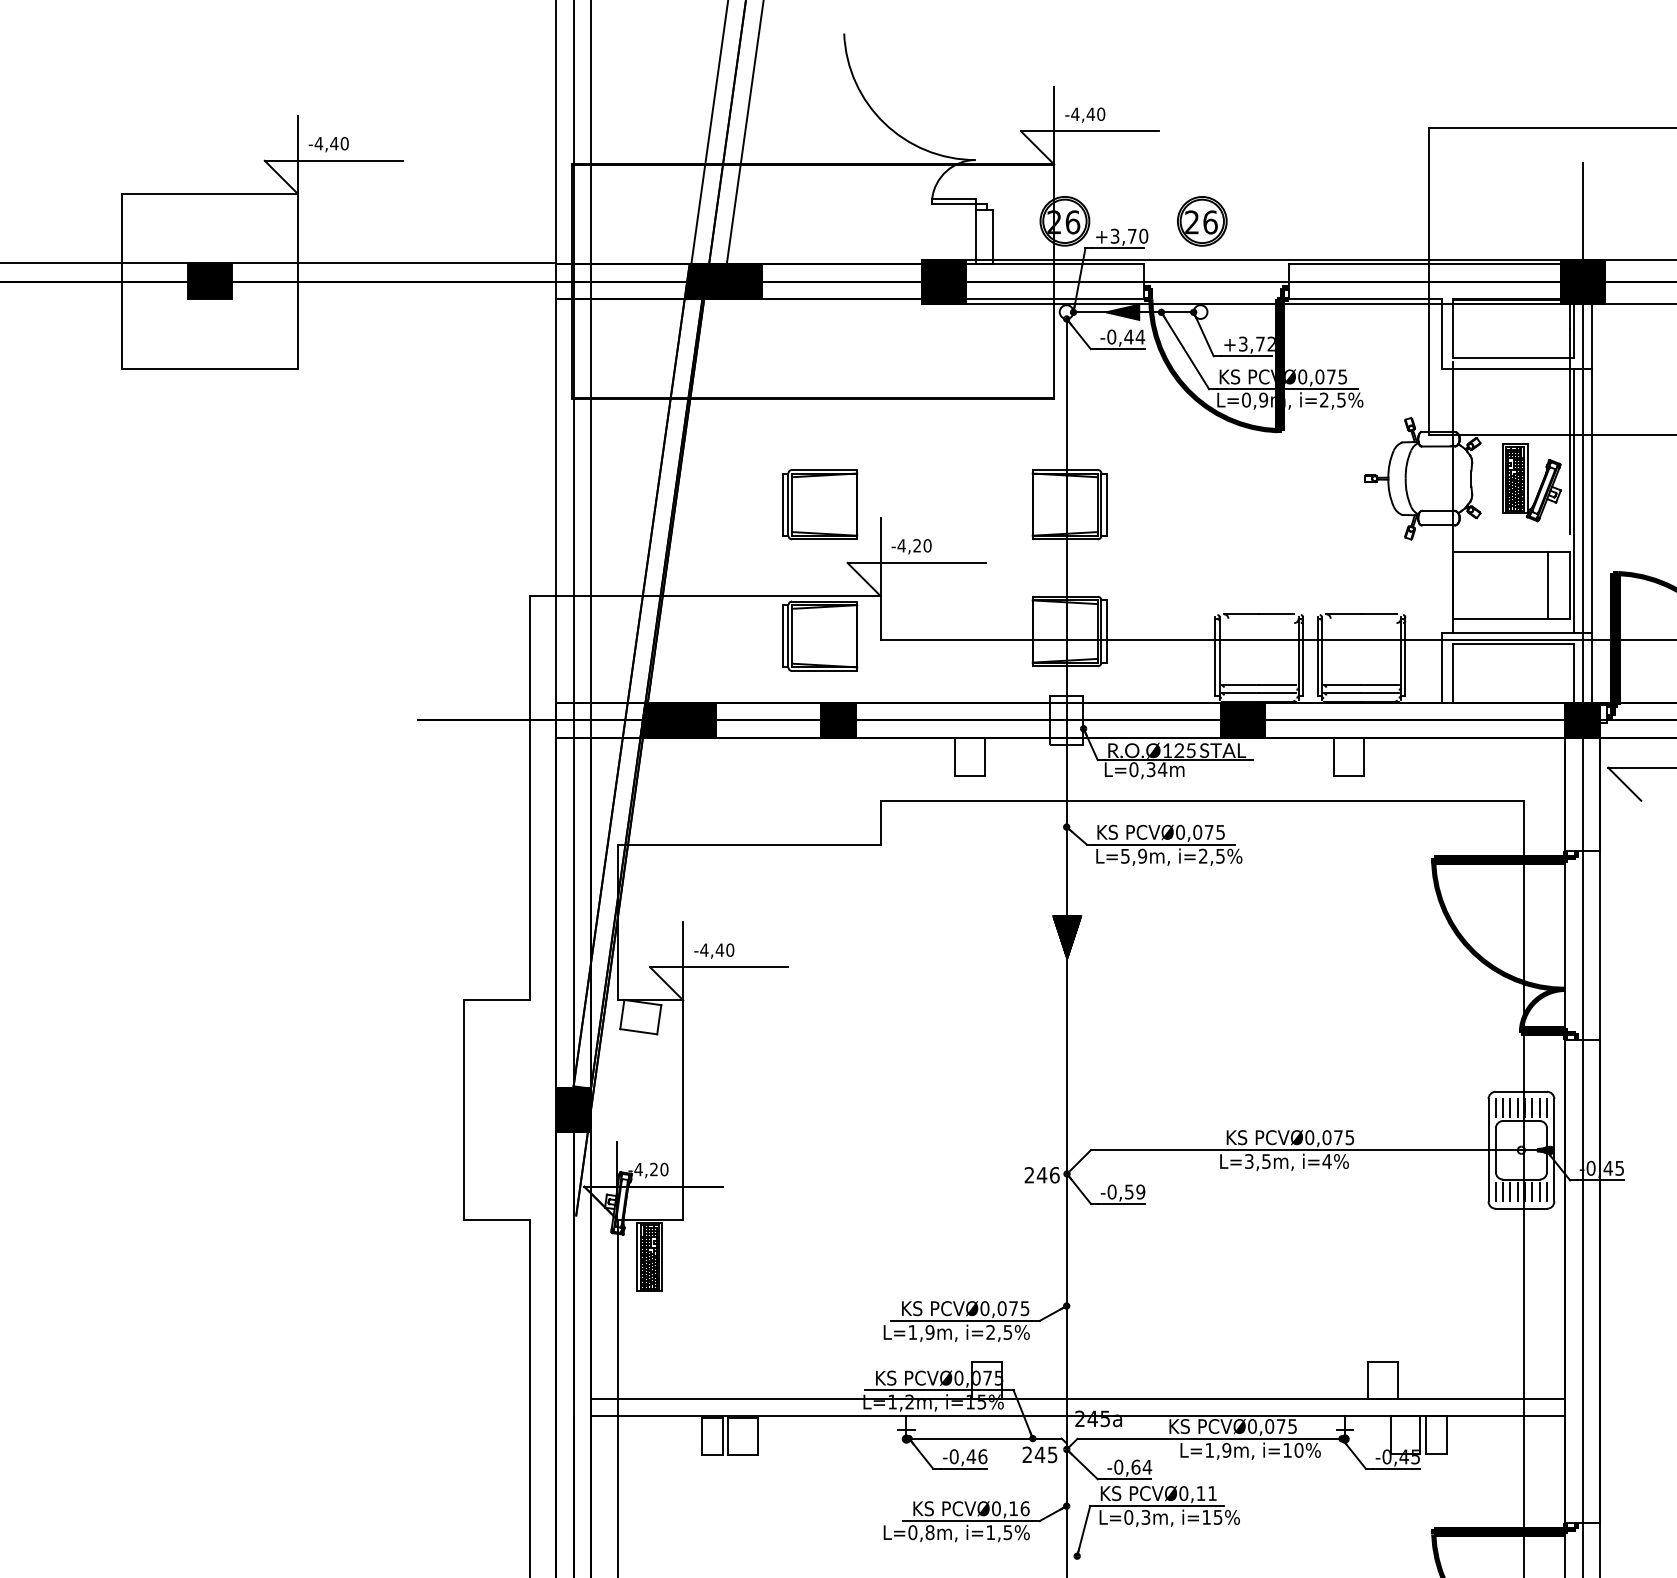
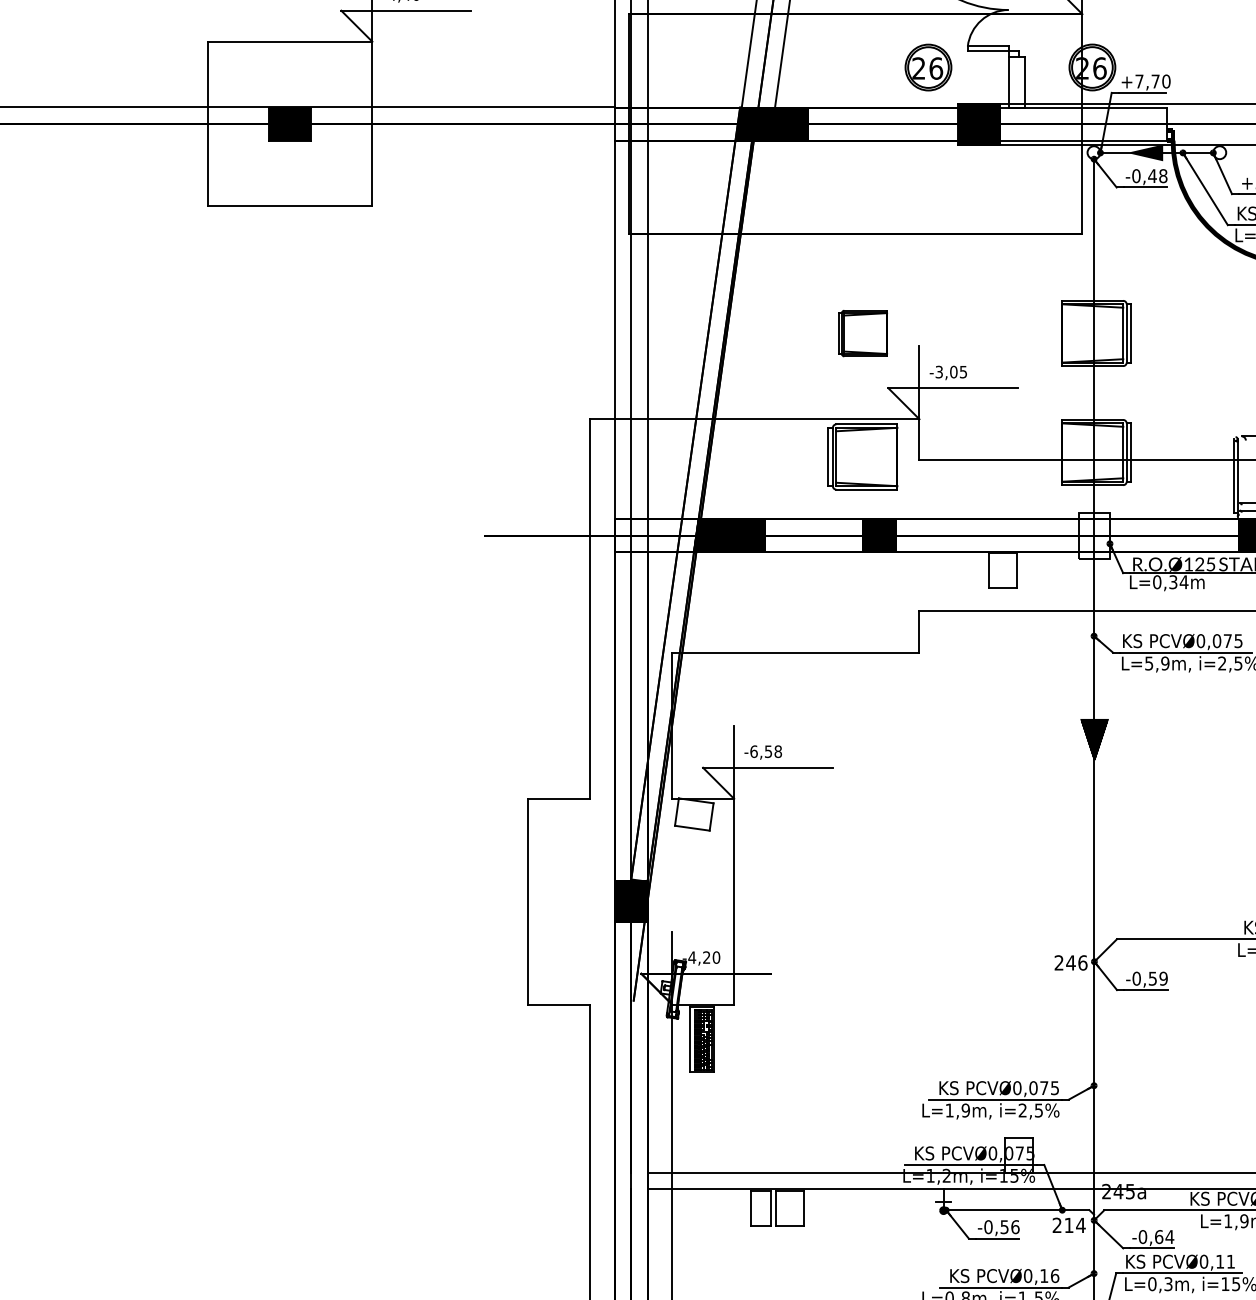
part: (1202, 221) -> (928, 67), moved
text: (1114, 235) -> (1138, 80), +3,70 -> +7,70
text: (1140, 336) -> (1163, 175), -0,44 -> -0,48
part: (820, 504) -> (862, 333), size x0.7
text: (914, 545) -> (951, 371), -4,20 -> -3,05
text: (717, 949) -> (766, 751), -4,40 -> -6,58
text: (1045, 1454) -> (1074, 1225), 245 -> 214
text: (971, 1456) -> (1004, 1226), -0,46 -> -0,56

